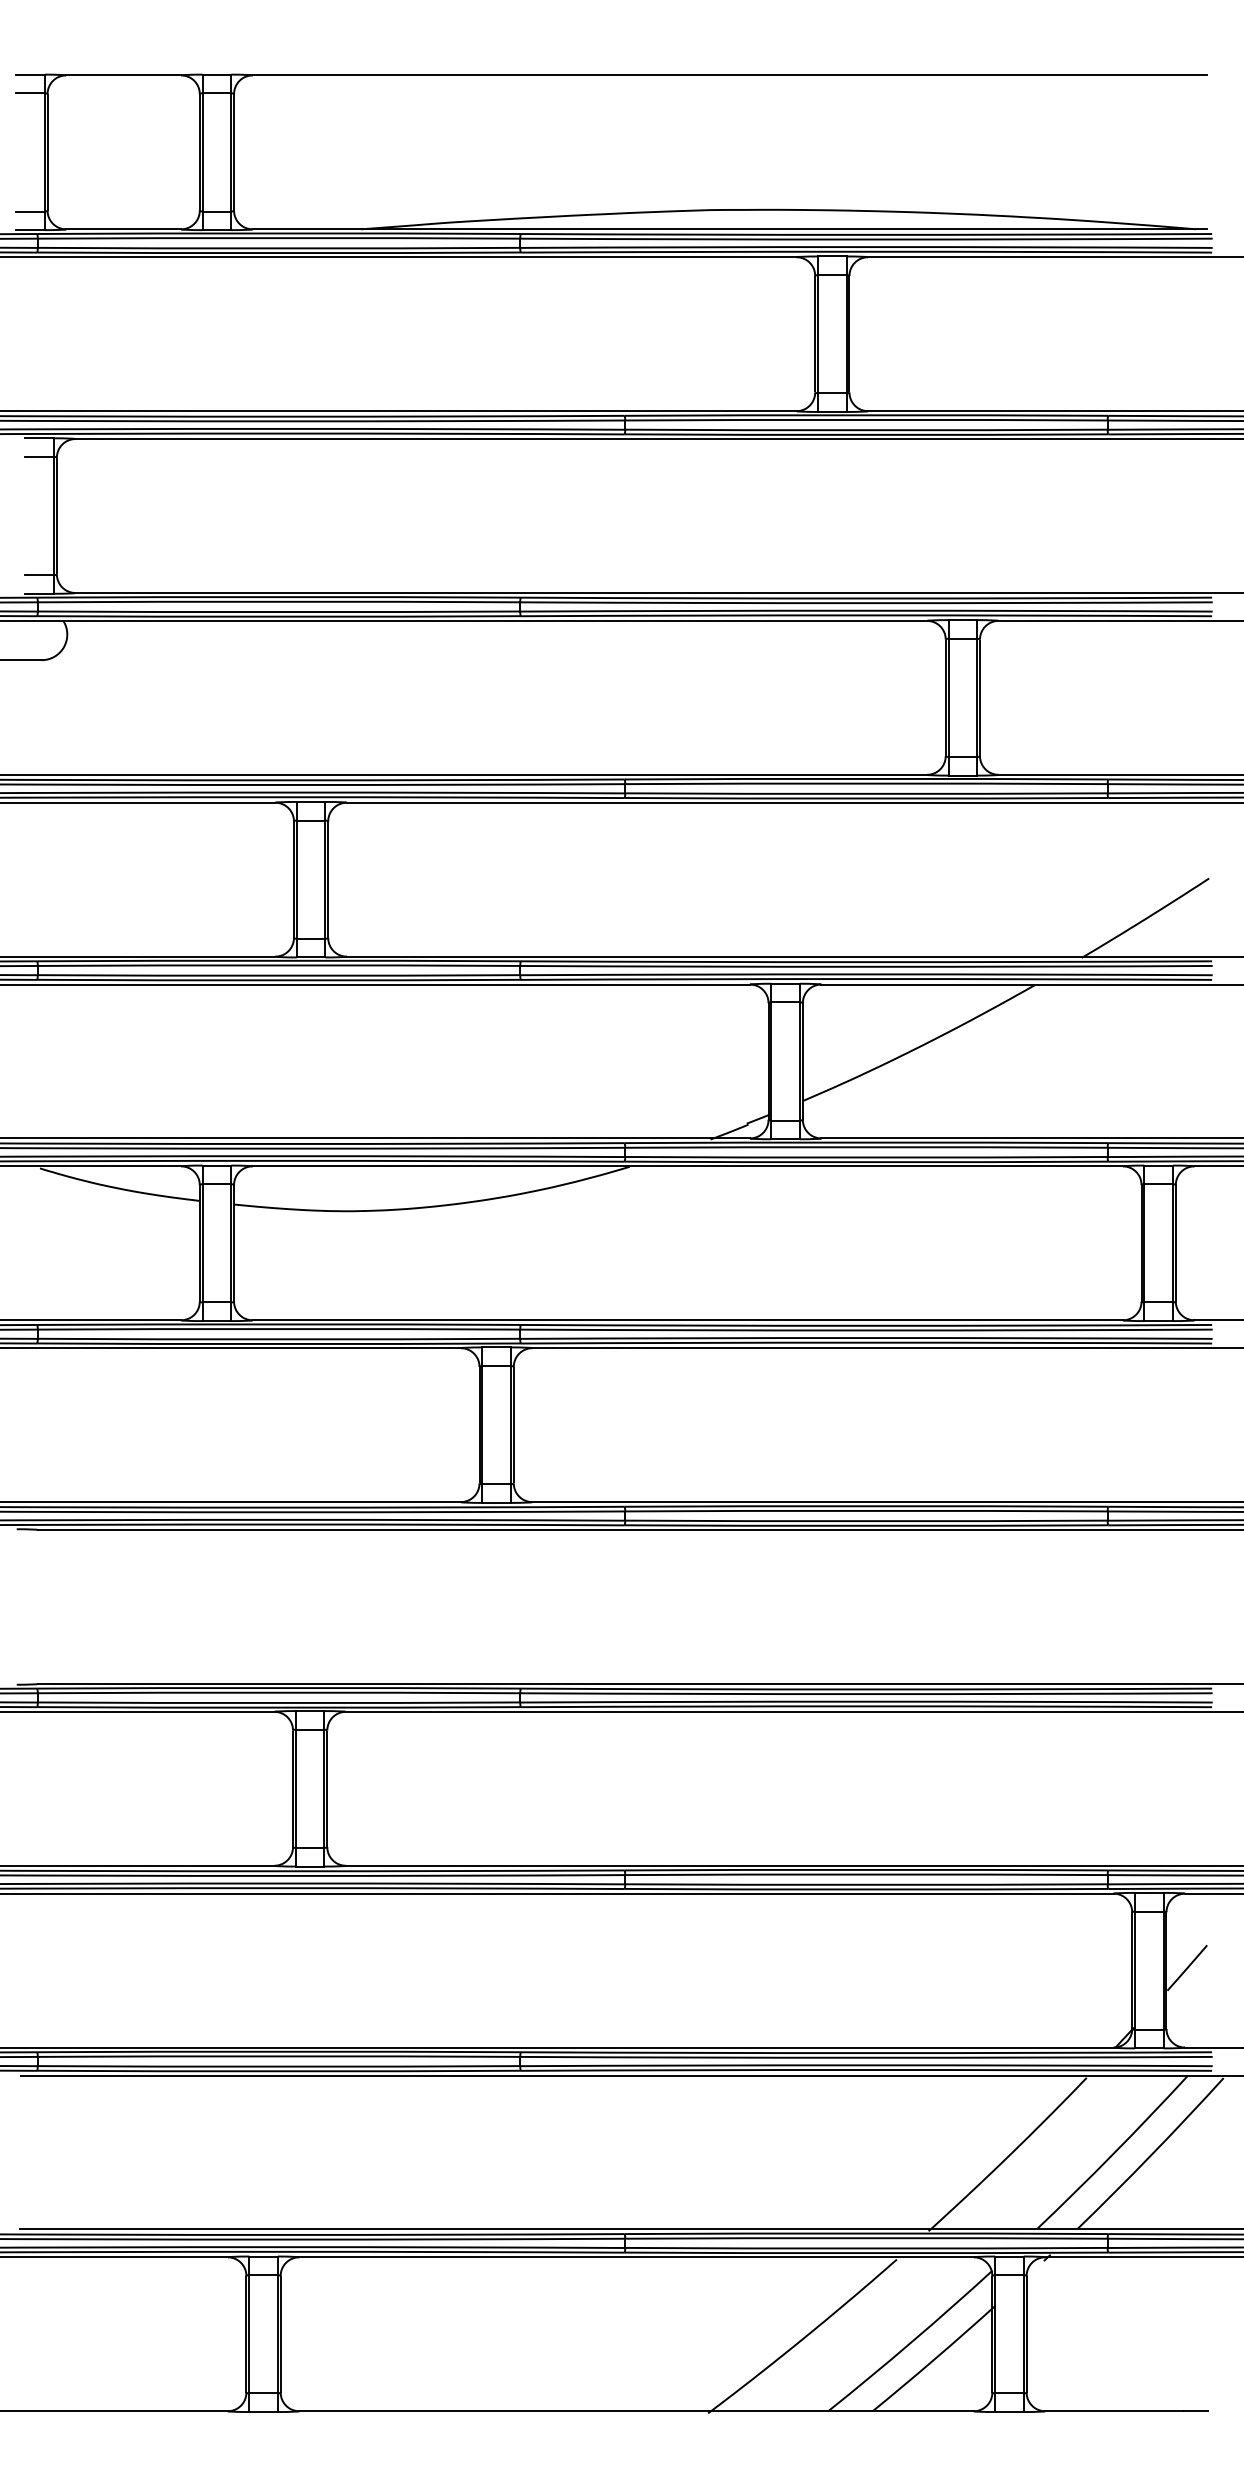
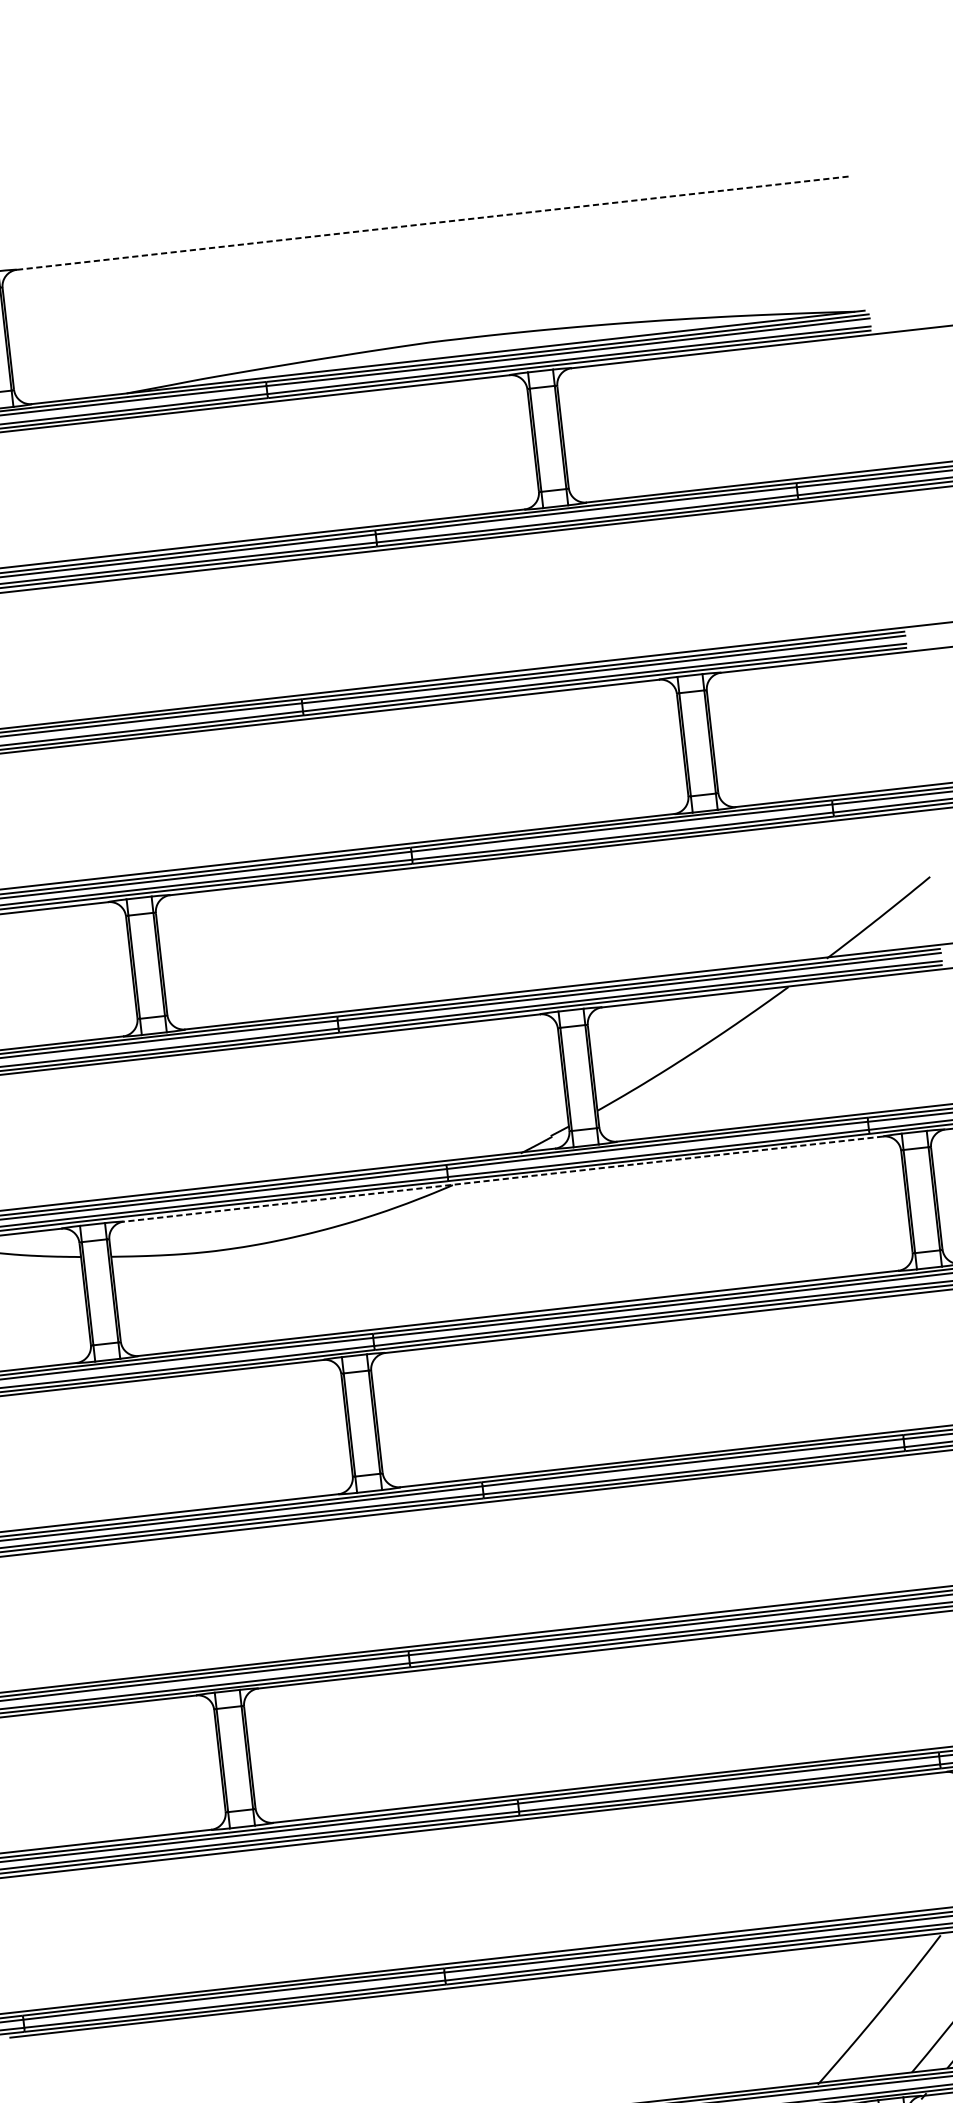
line: (730, 75) -> (433, 223), solid -> dashed
line: (687, 1166) -> (503, 1179), solid -> dashed

